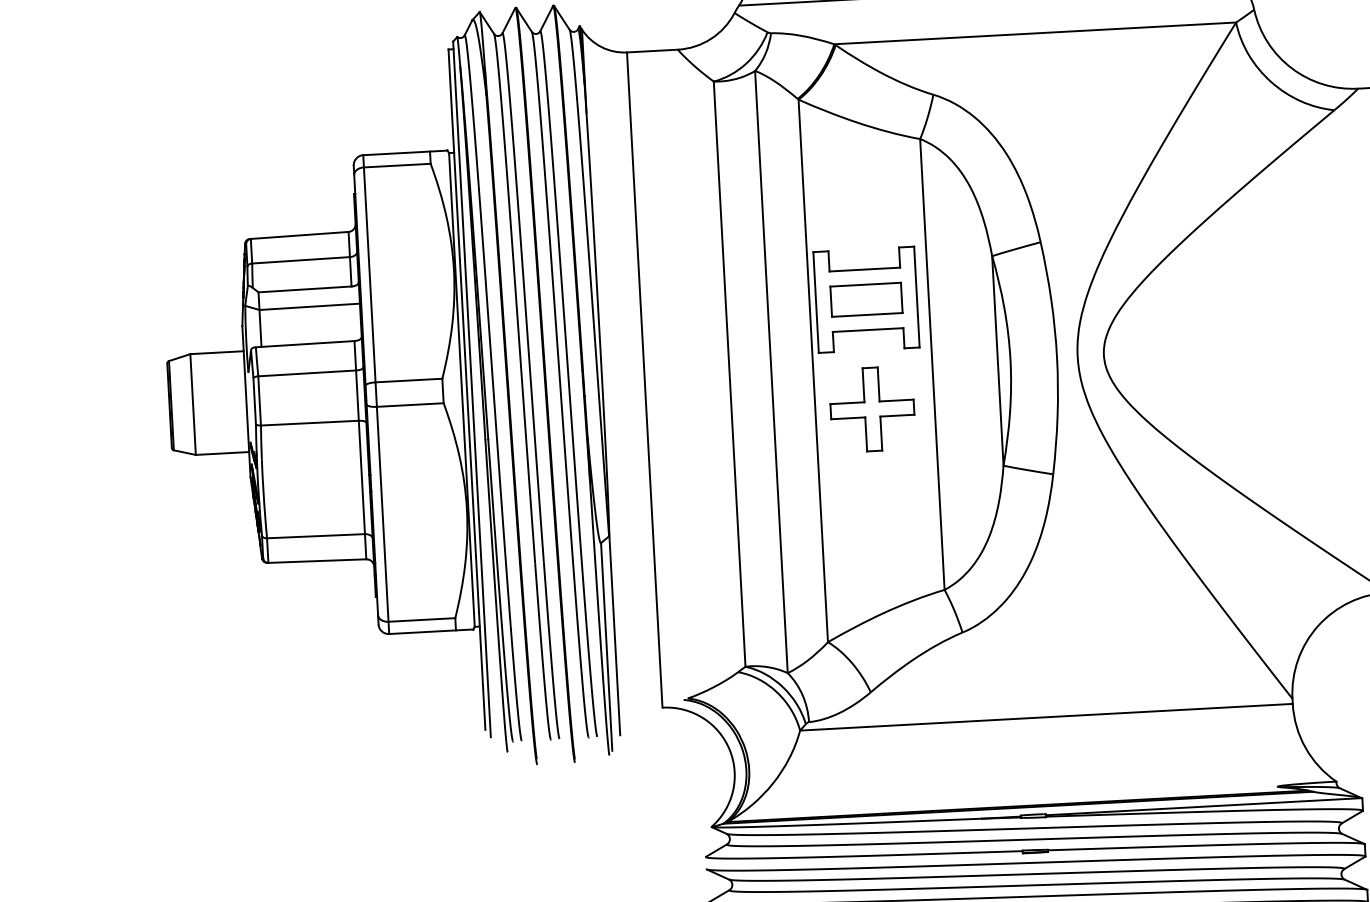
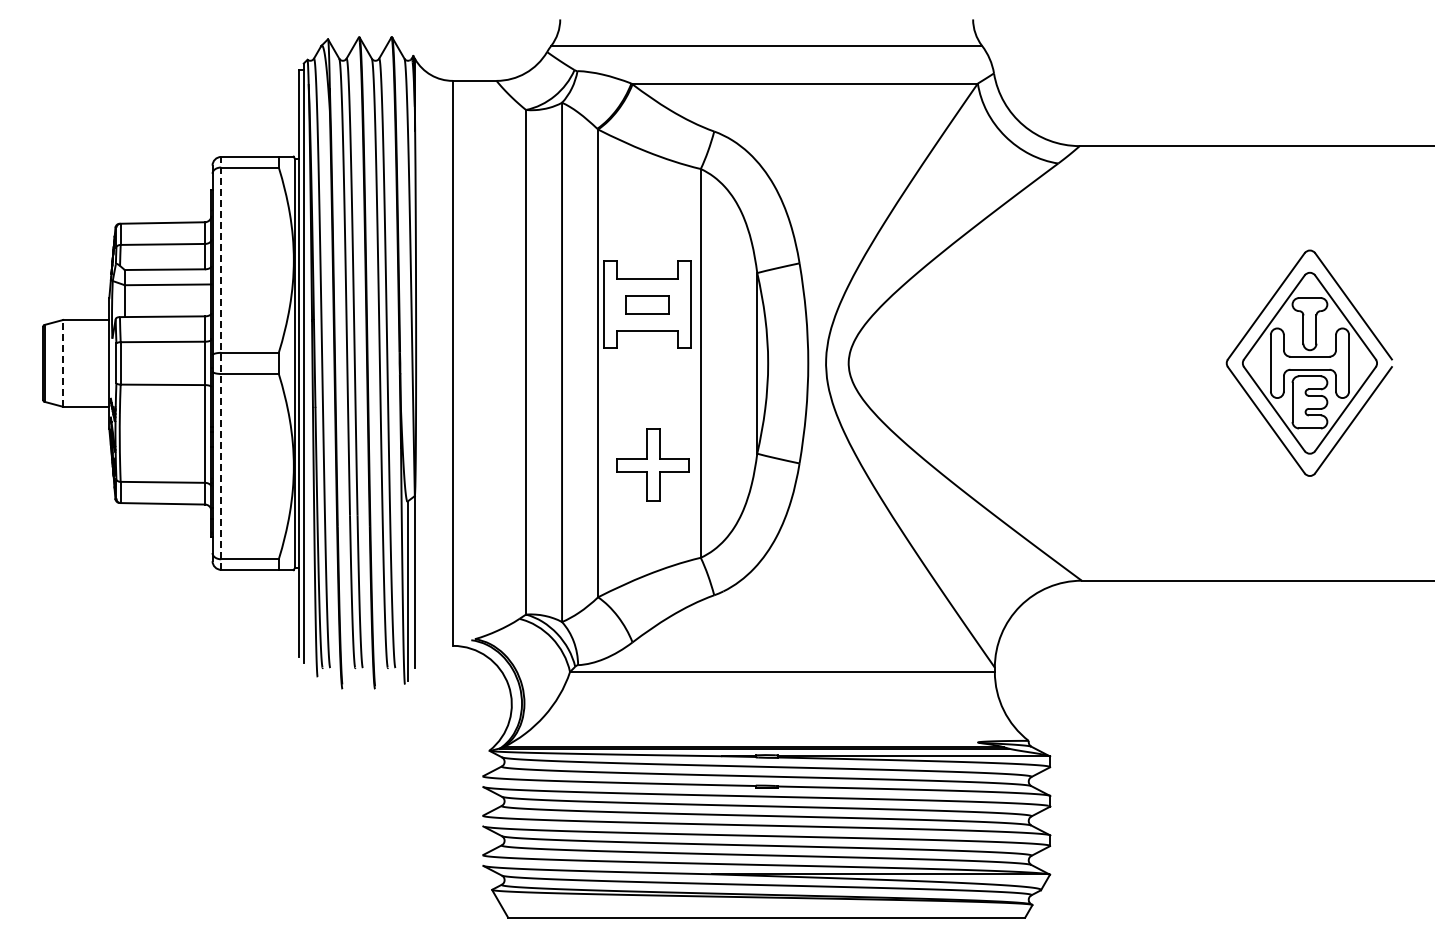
part: (866, 299) -> (647, 304), size x0.7
line: (376, 393) -> (221, 362), solid -> dashed
line: (193, 403) -> (63, 362), solid -> dashed
part: (871, 408) -> (652, 464), moved

